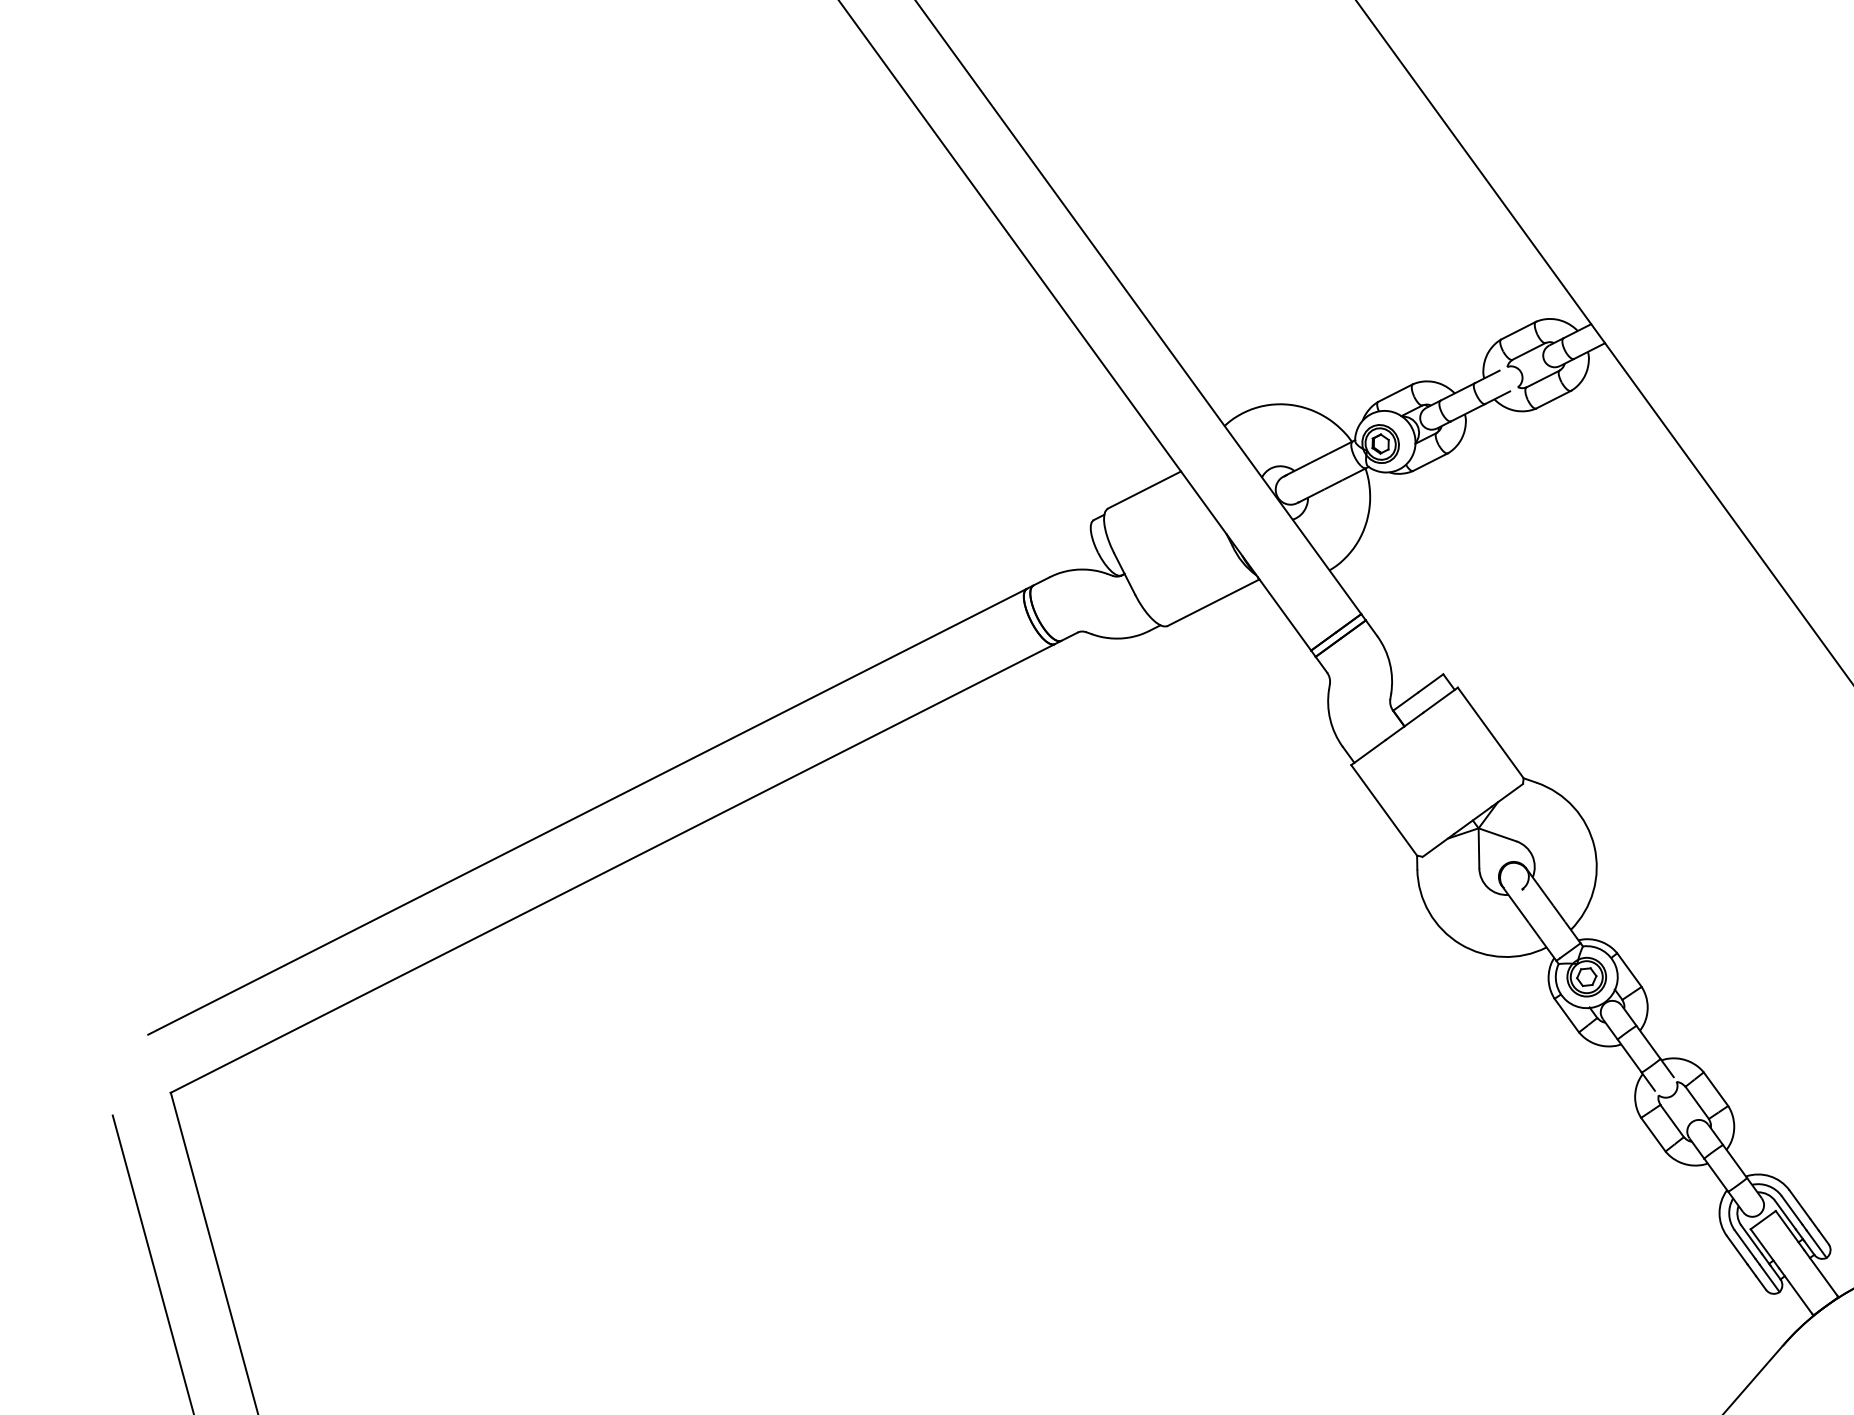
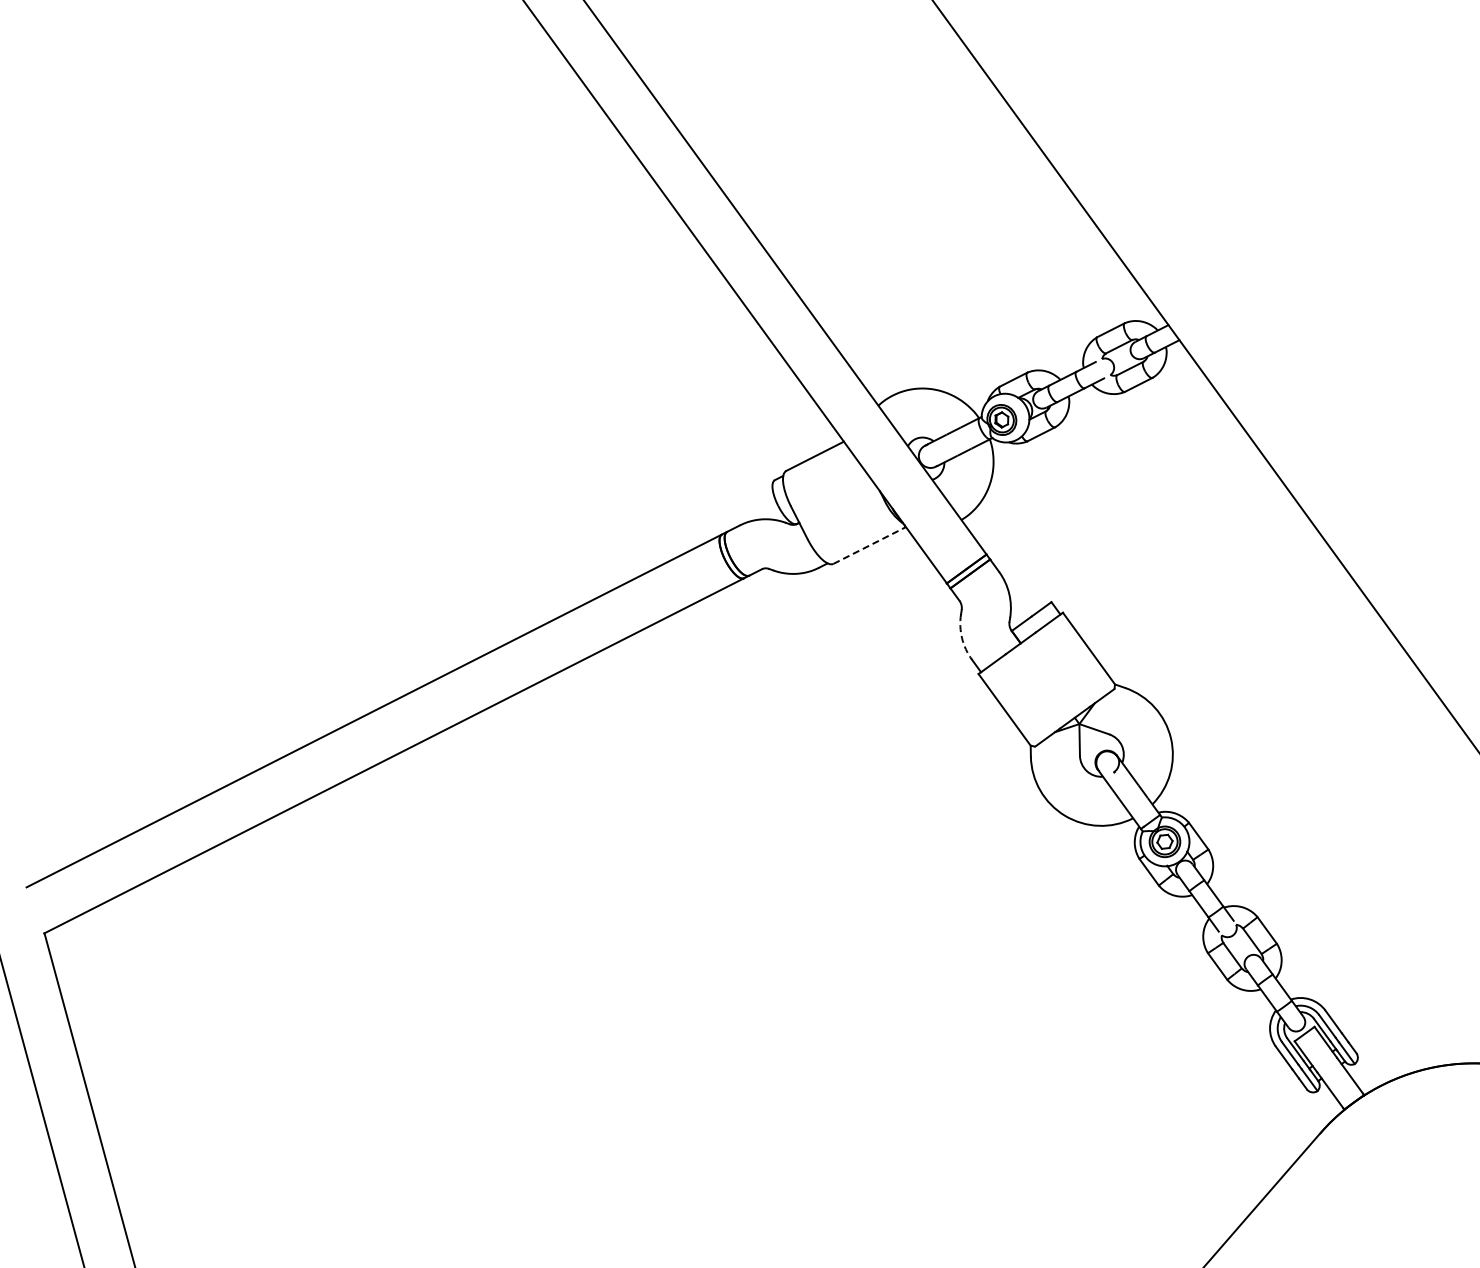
line: (1213, 602) -> (869, 545), solid -> dashed
arc: (1330, 720) -> (962, 638), solid -> dashed

